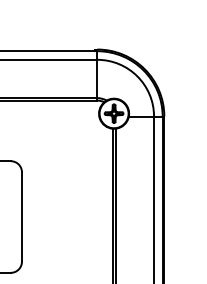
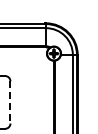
line: (21, 217) -> (10, 102), solid -> dashed

